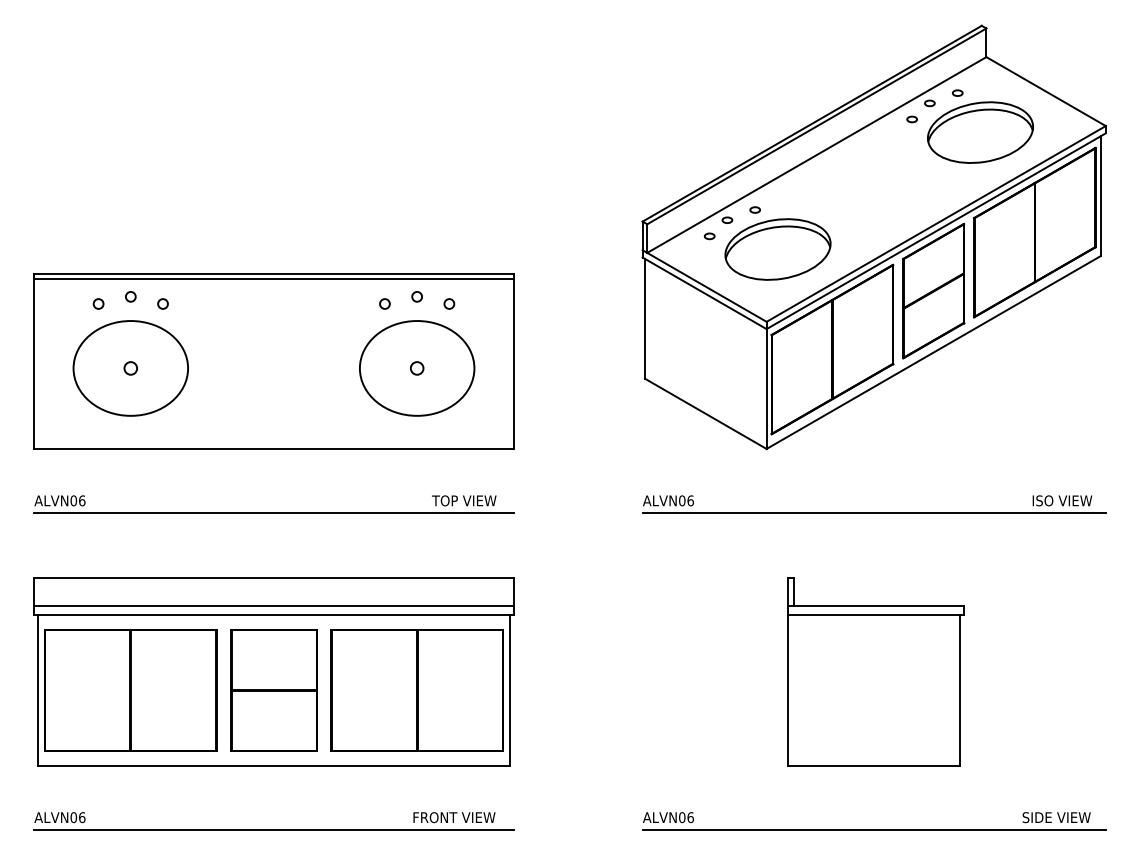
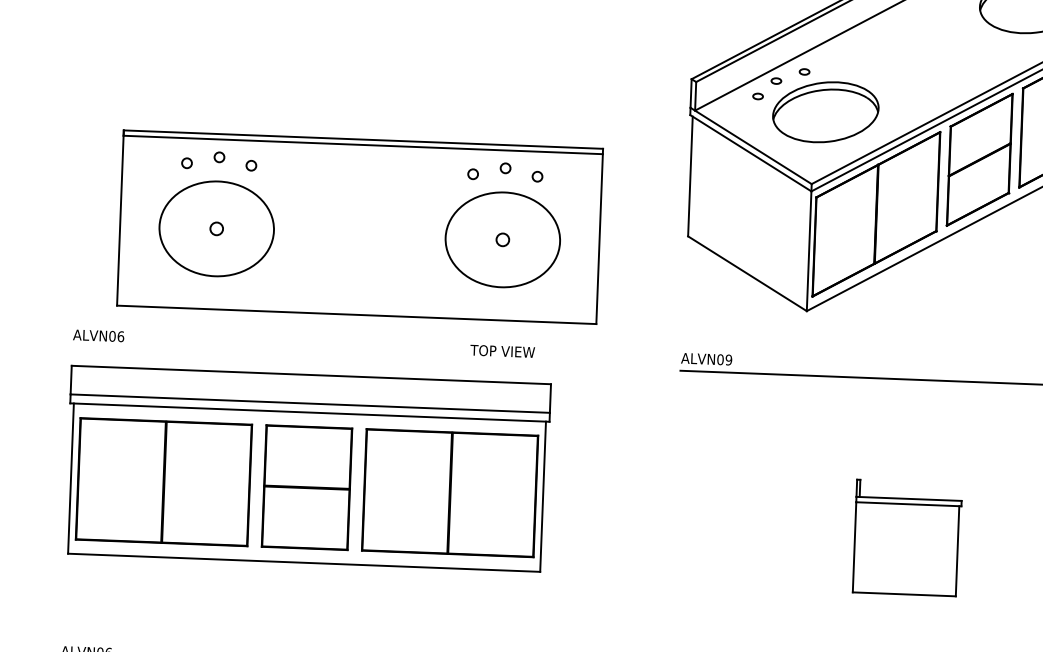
part: (273, 361) -> (359, 227), moved
text: (690, 500) -> (728, 359), ALVN06 -> ALVN09
line: (273, 513) -> (311, 356), removed
part: (273, 671) -> (307, 468), moved
part: (875, 671) -> (907, 537), size x0.6

